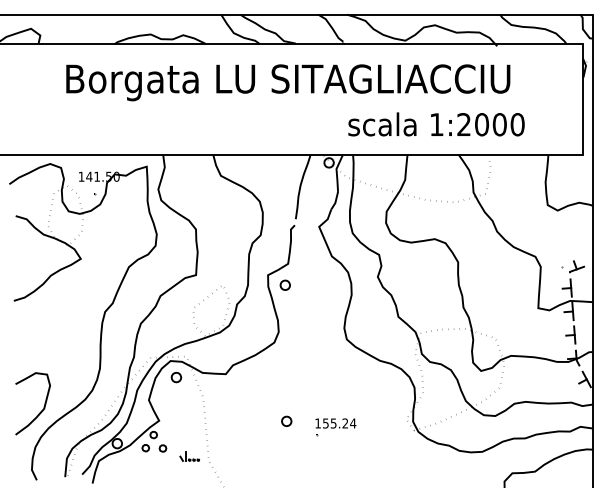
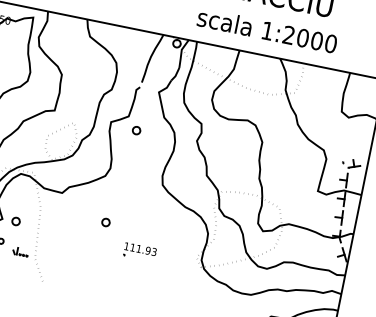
part: (284, 284) -> (136, 129), moved
part: (176, 377) -> (16, 221), moved
part: (286, 420) -> (105, 221), moved
text: (339, 423) -> (143, 249), 155.24 -> 111.93

